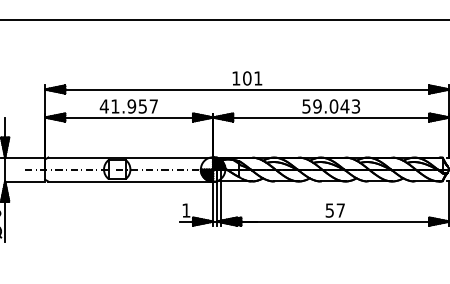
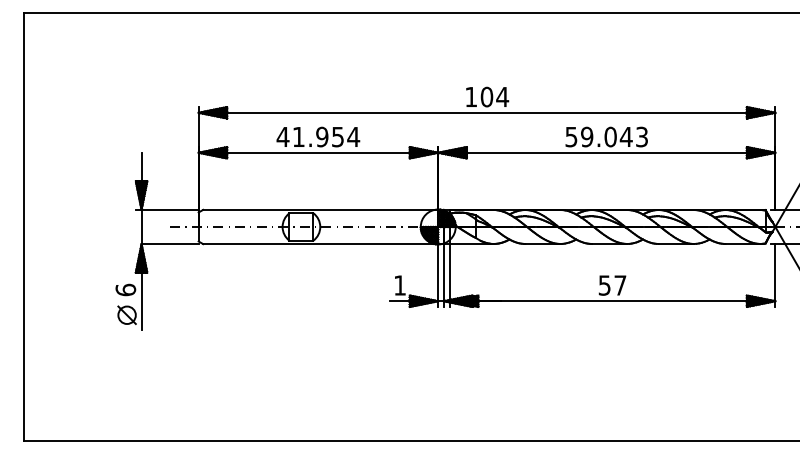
text: (258, 78) -> (502, 96), 101 -> 104
text: (153, 106) -> (353, 136), 41.957 -> 41.954

